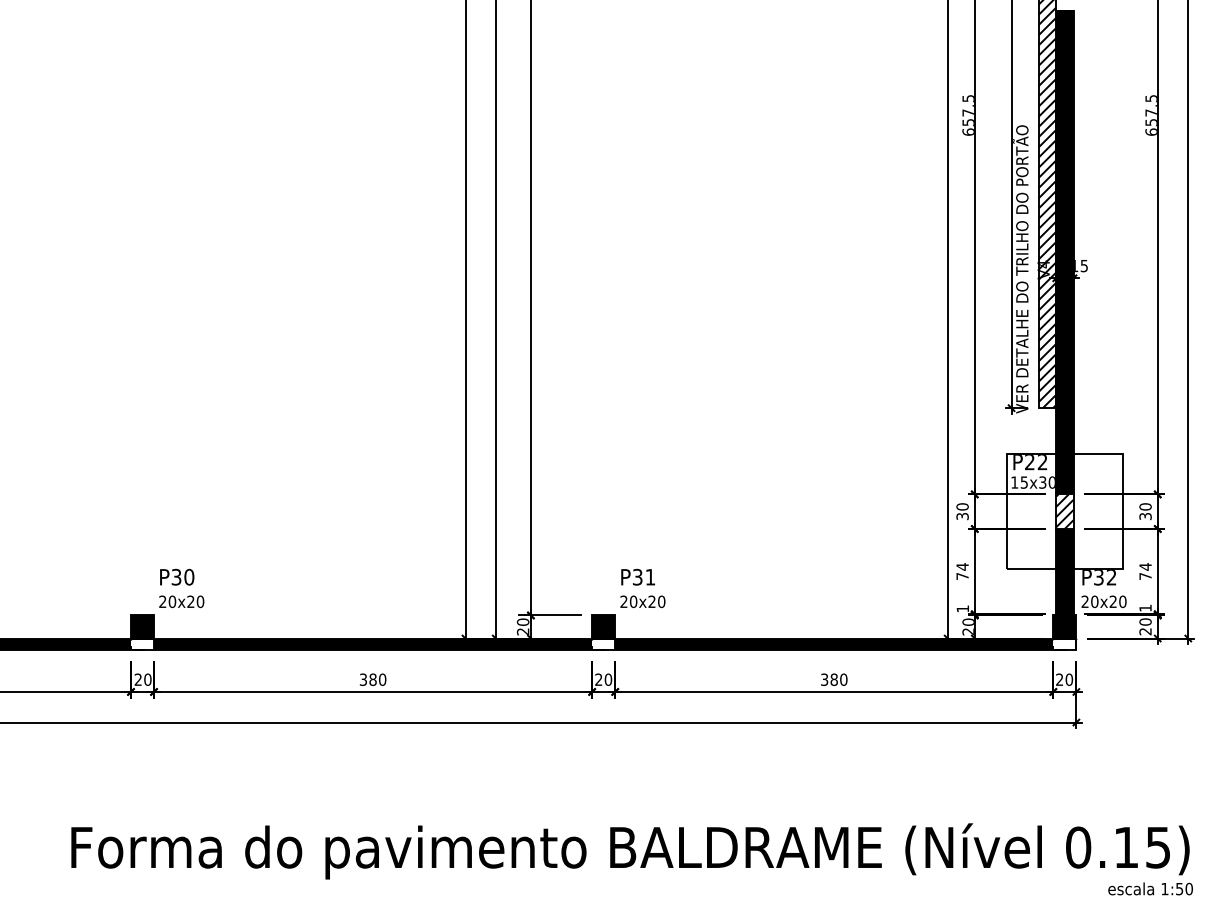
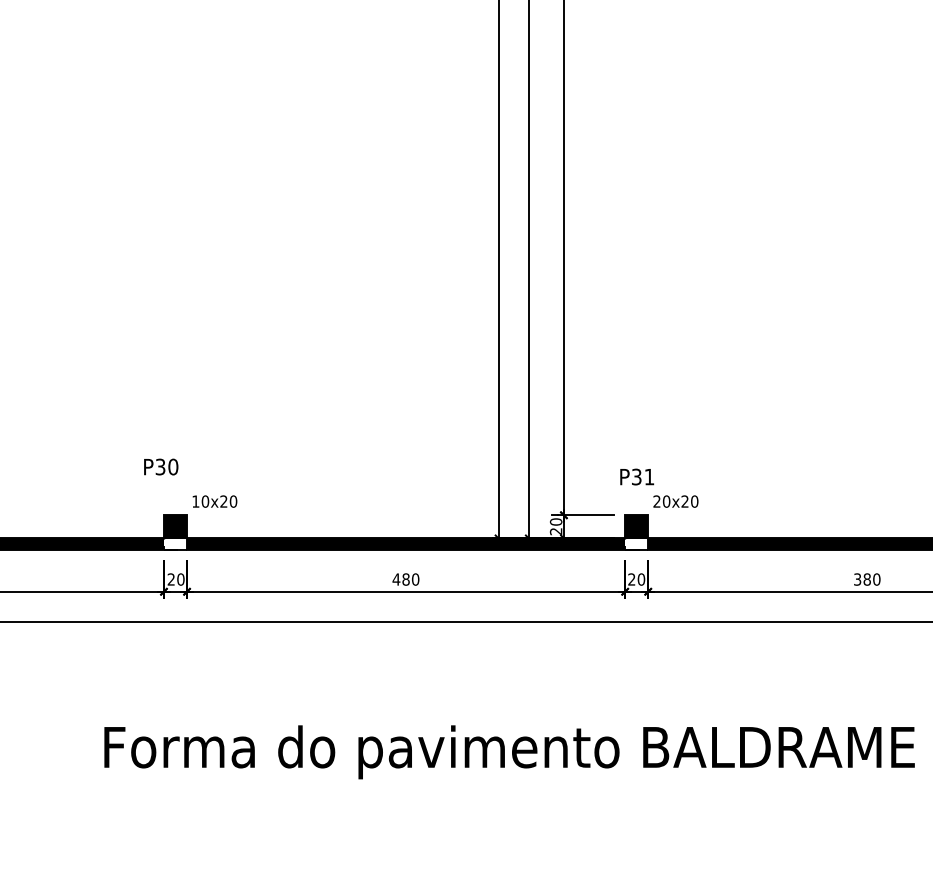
text: (177, 576) -> (161, 466), moved
text: (637, 576) -> (636, 476), moved
text: (162, 601) -> (195, 501), 20x20 -> 10x20
text: (363, 679) -> (396, 579), 380 -> 480

